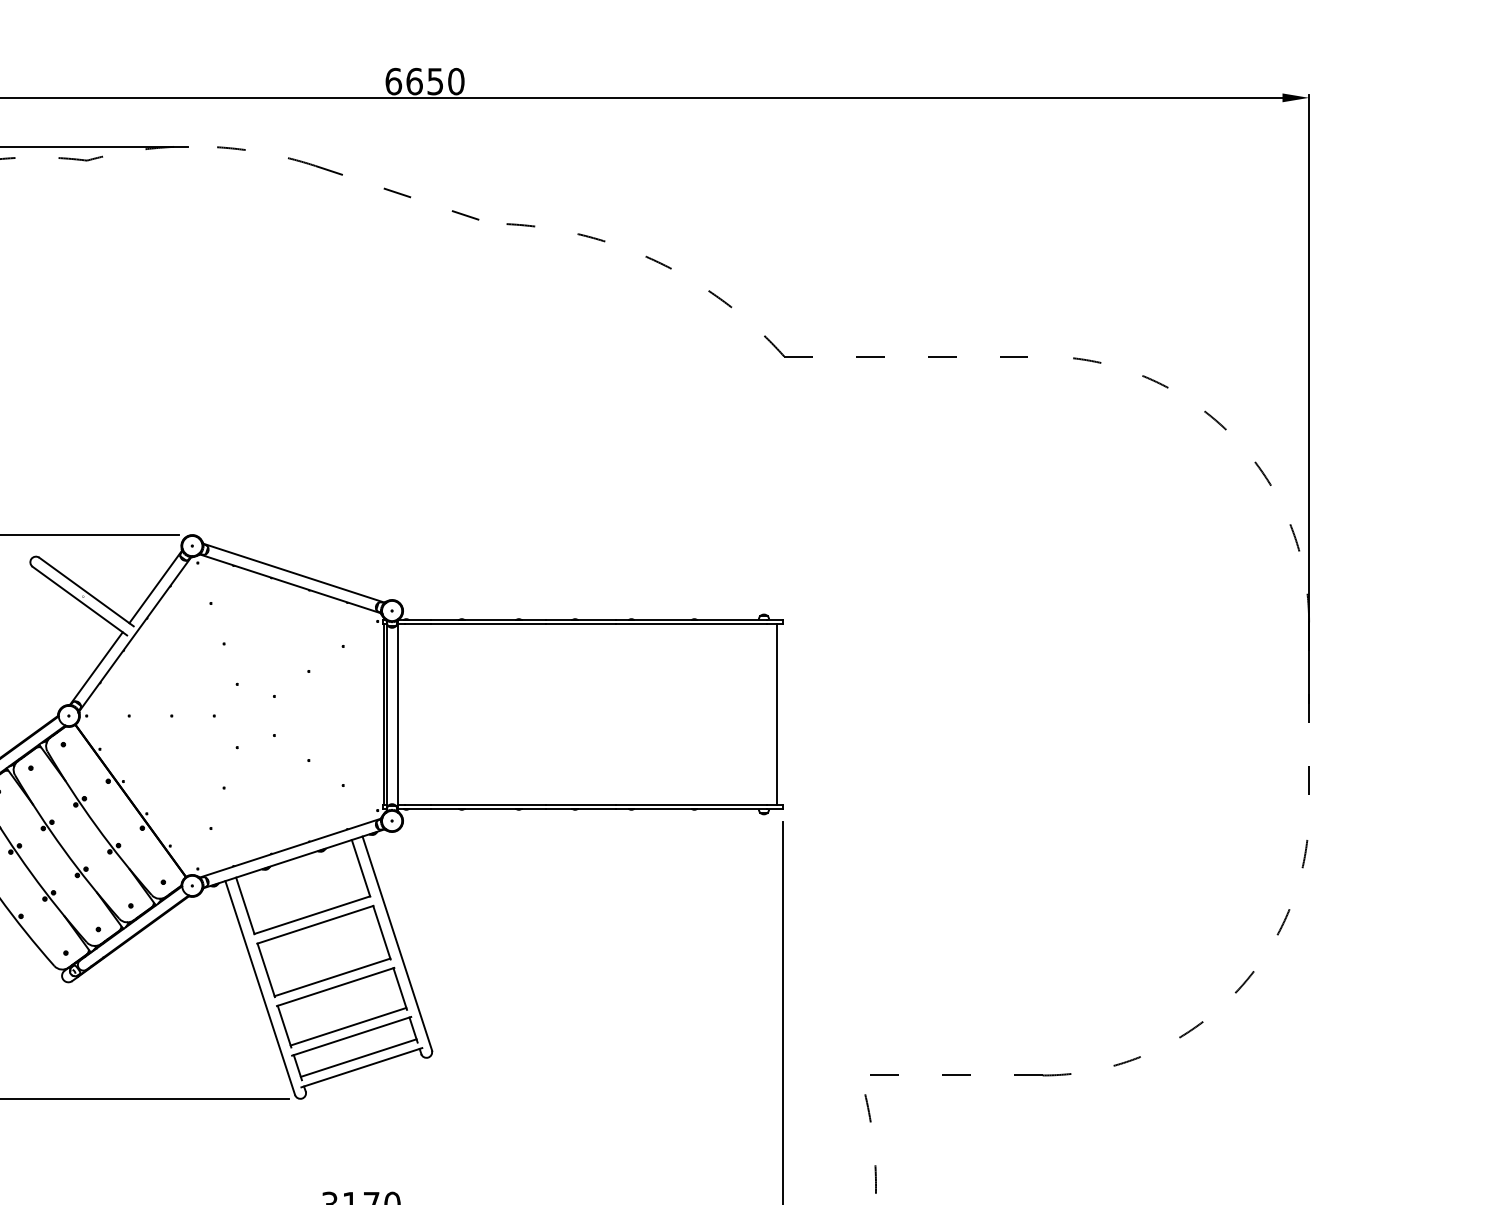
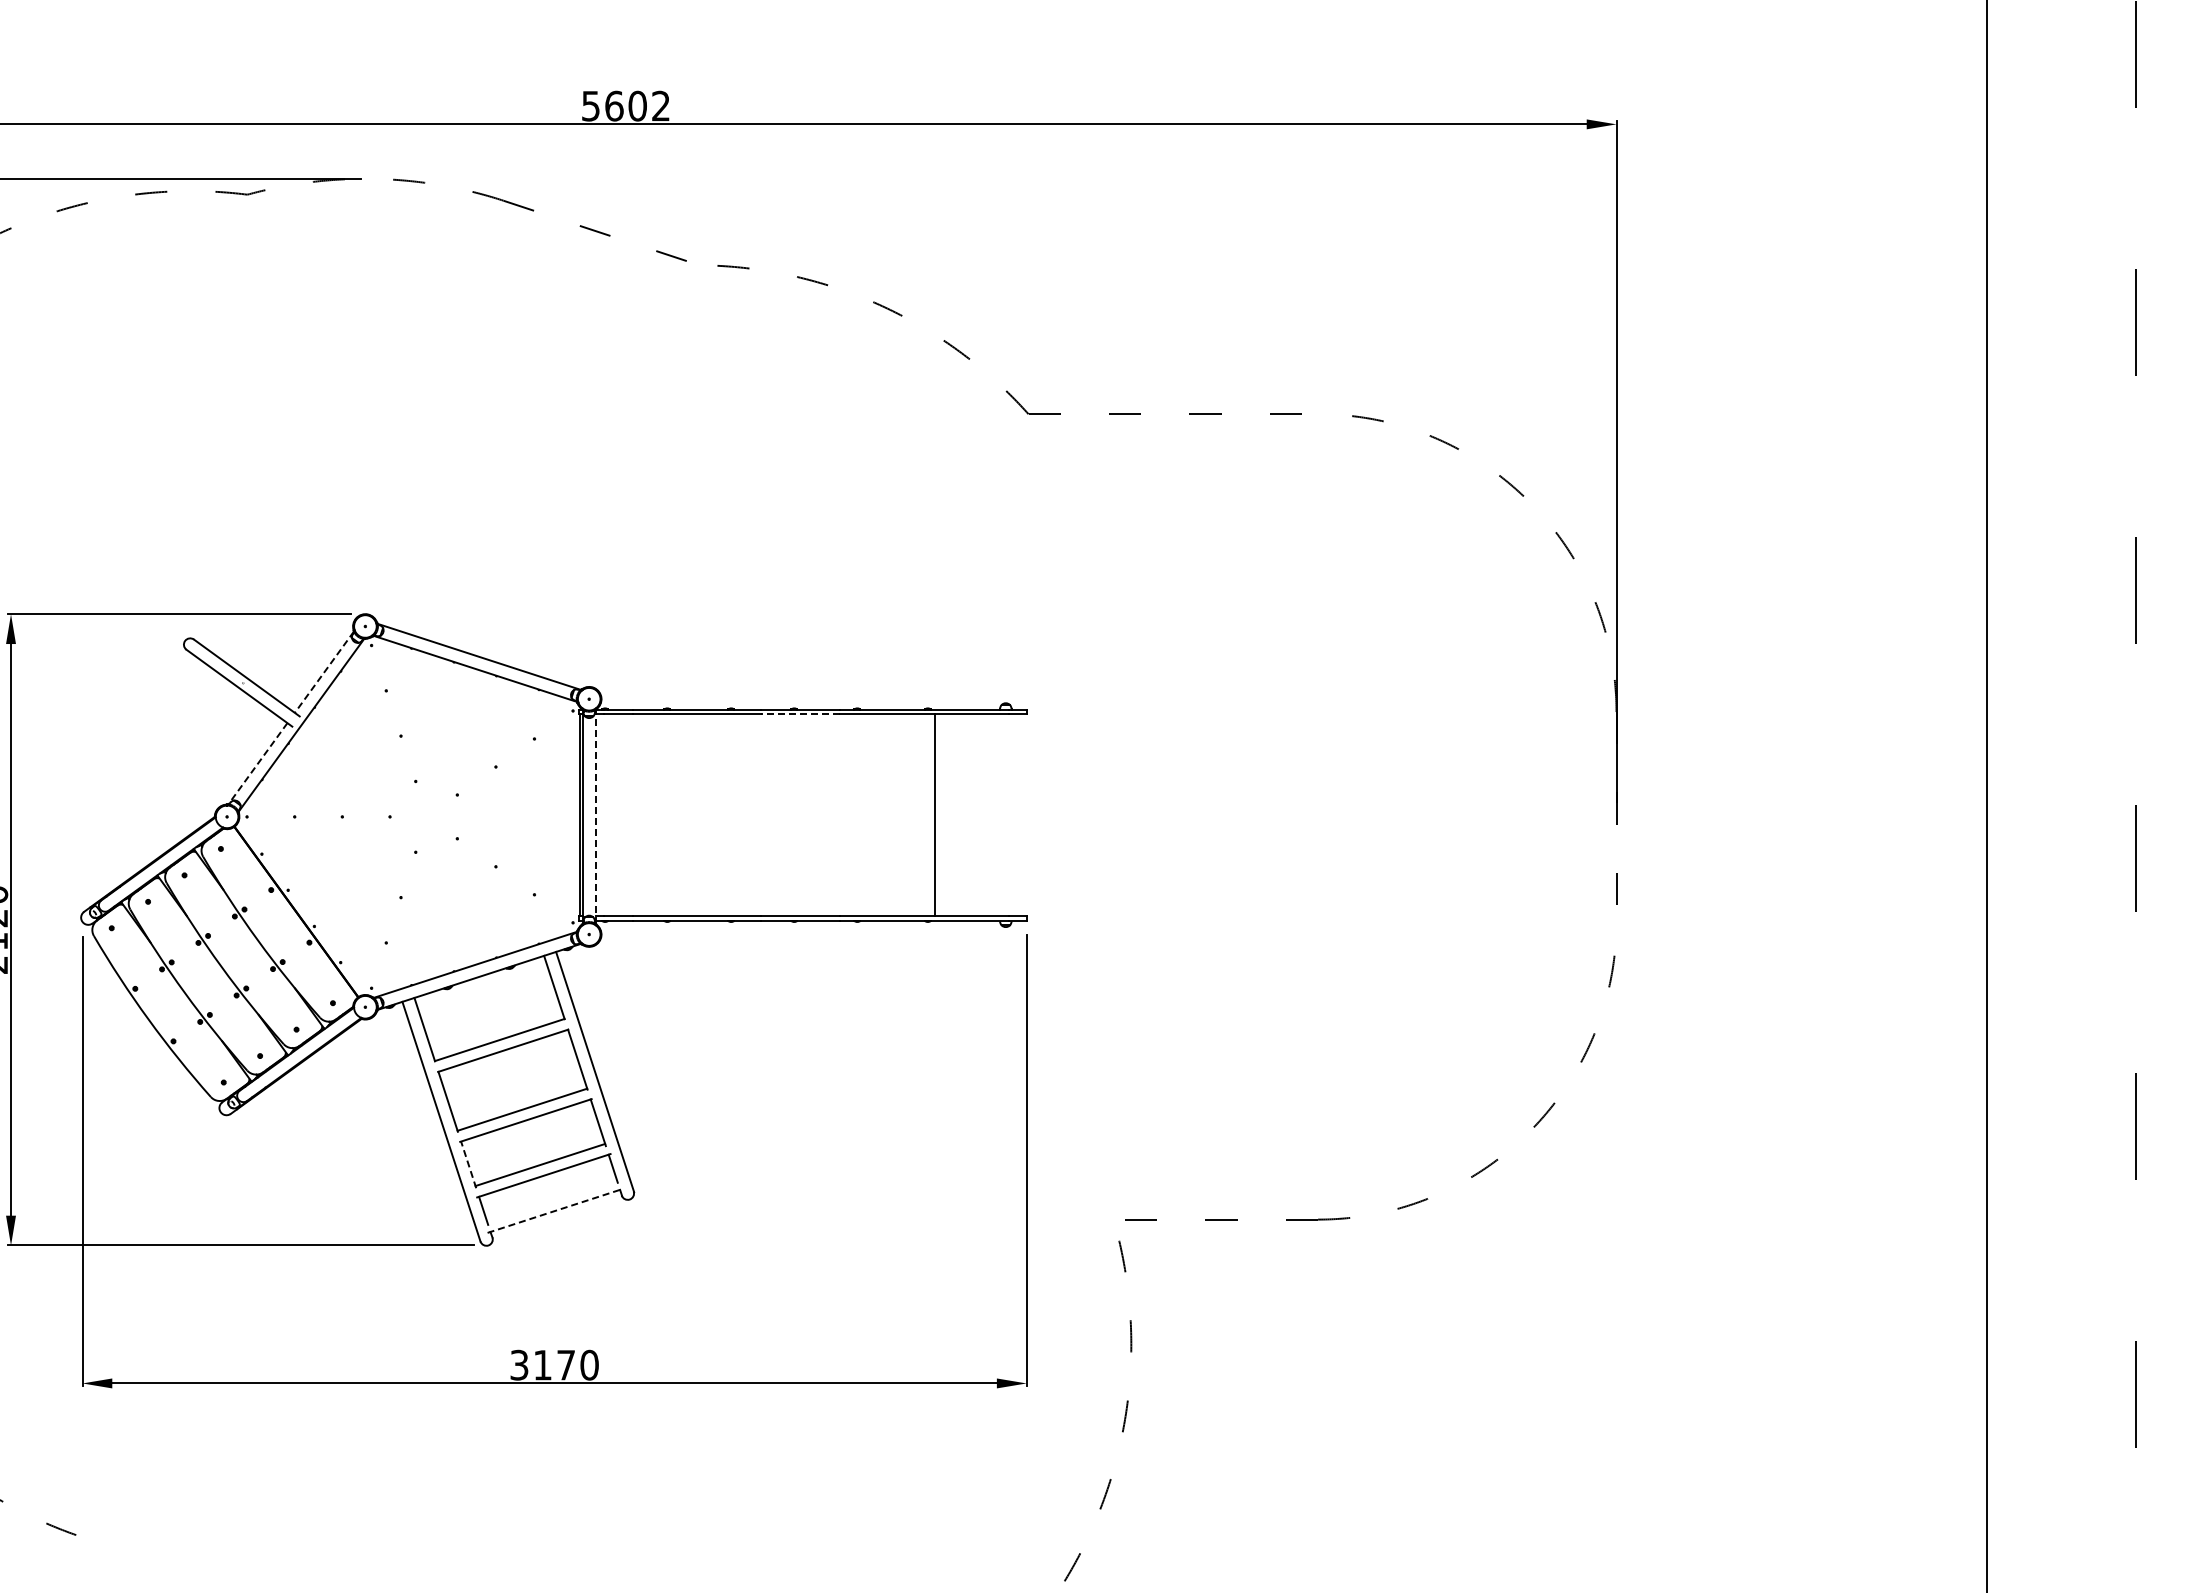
text: (425, 81) -> (626, 105), 6650 -> 5602
line: (155, 587) -> (324, 672), solid -> dashed
line: (580, 624) -> (800, 714), solid -> dashed
line: (96, 669) -> (257, 764), solid -> dashed
line: (777, 714) -> (934, 815), moved
line: (397, 715) -> (595, 816), solid -> dashed
line: (284, 1026) -> (468, 1164), solid -> dashed
line: (358, 1058) -> (551, 1200), removed
line: (362, 1067) -> (555, 1210), solid -> dashed

